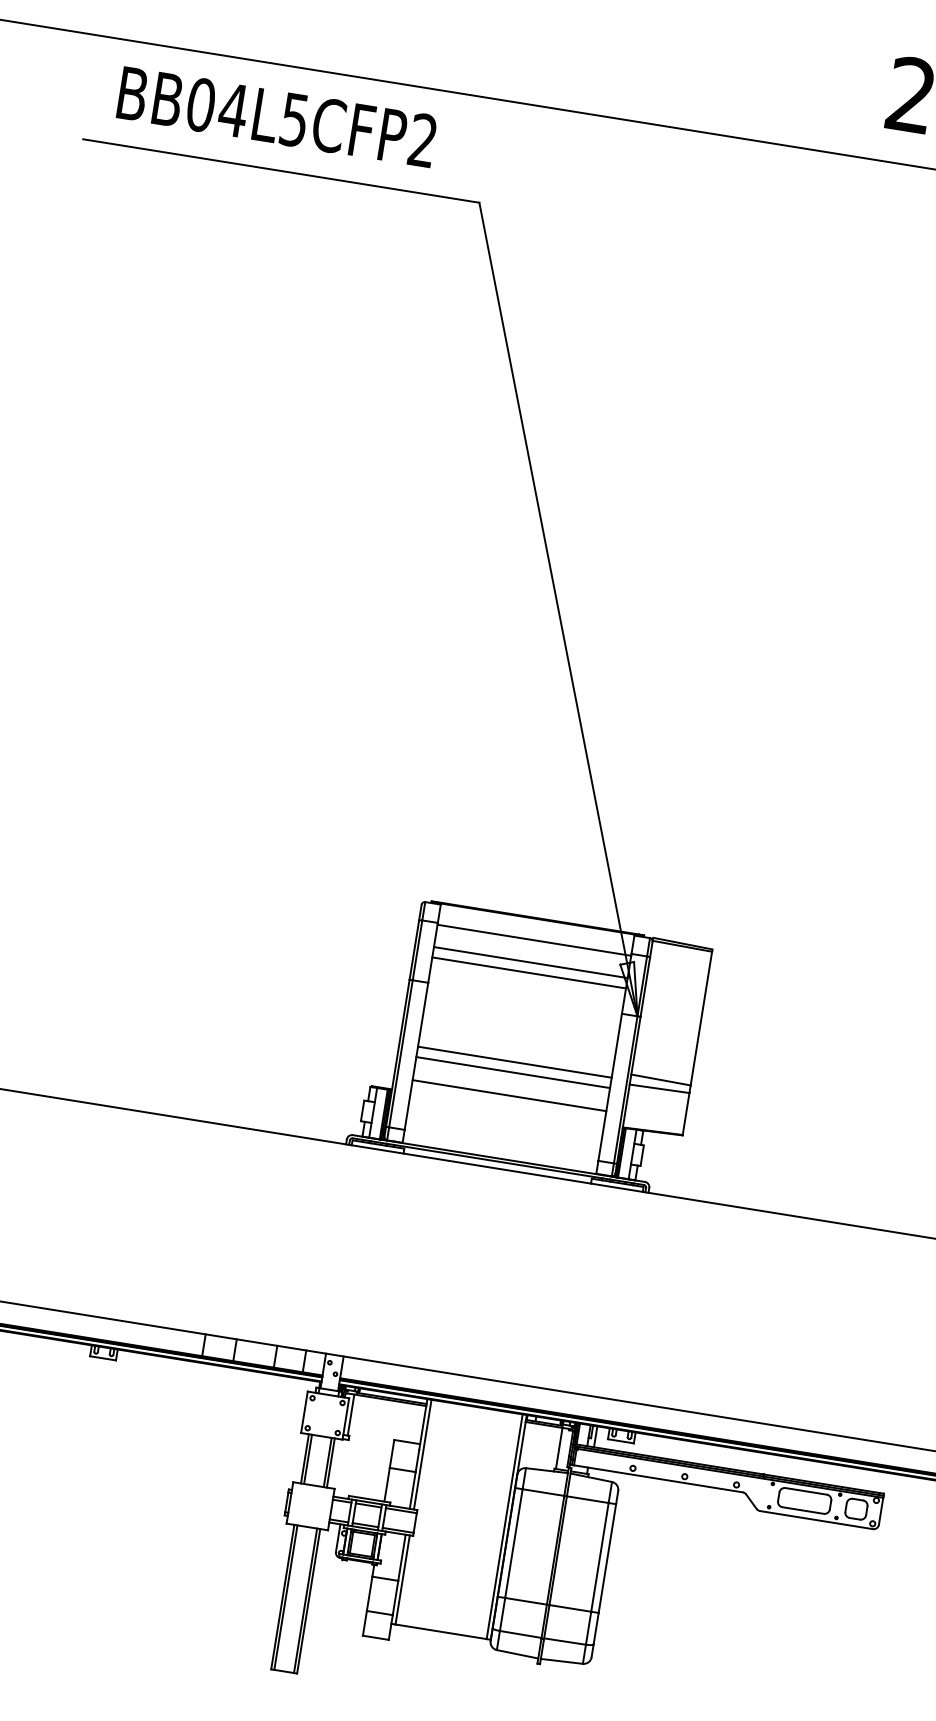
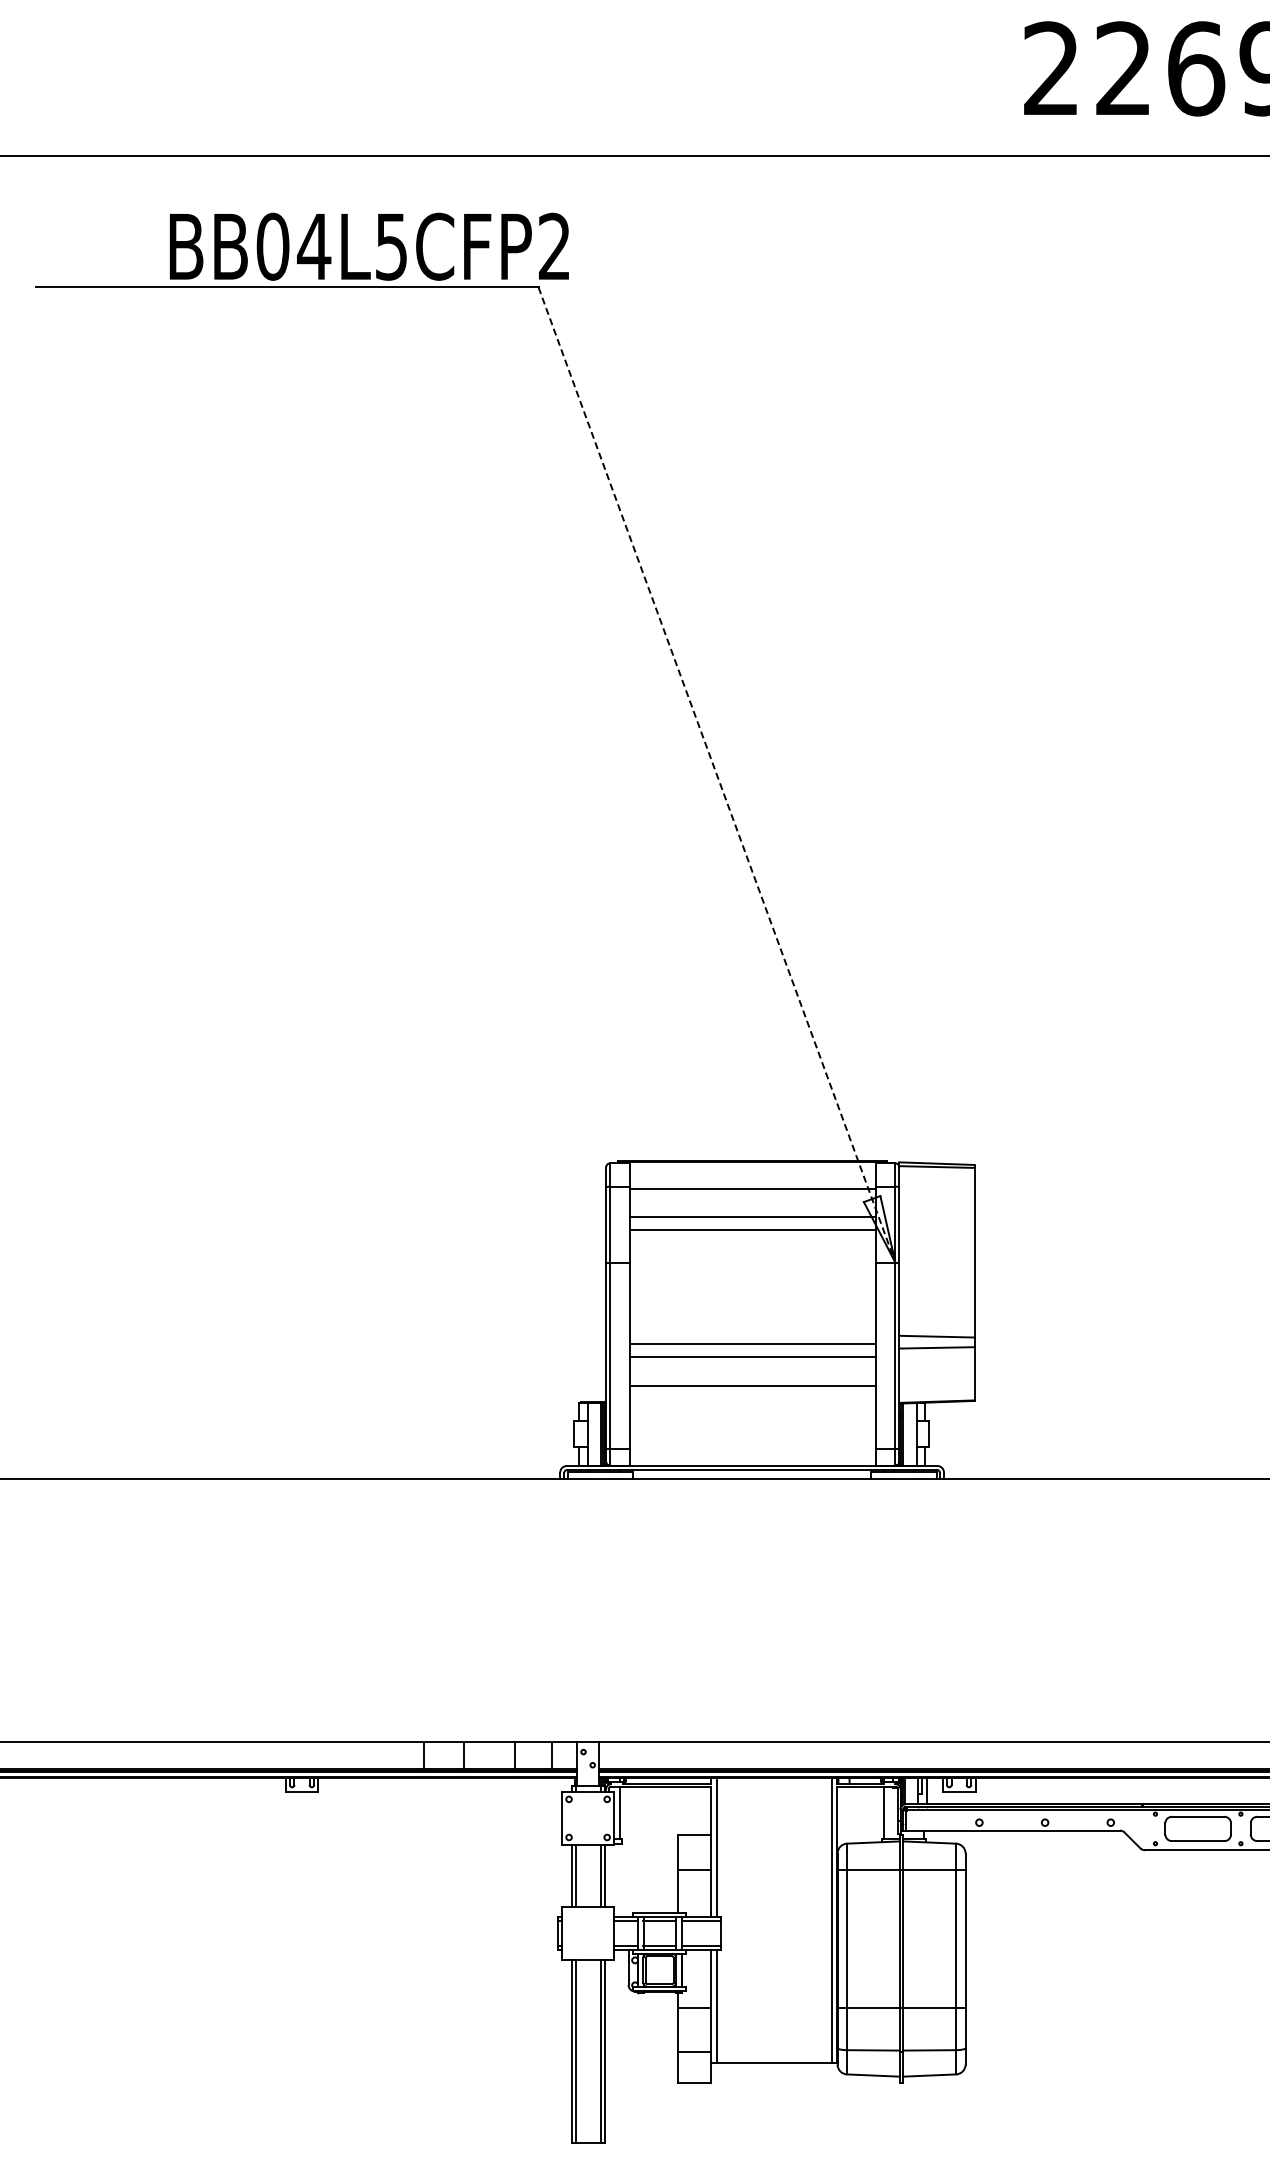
text: (276, 116) -> (368, 246), moved
line: (558, 609) -> (717, 775), solid -> dashed

